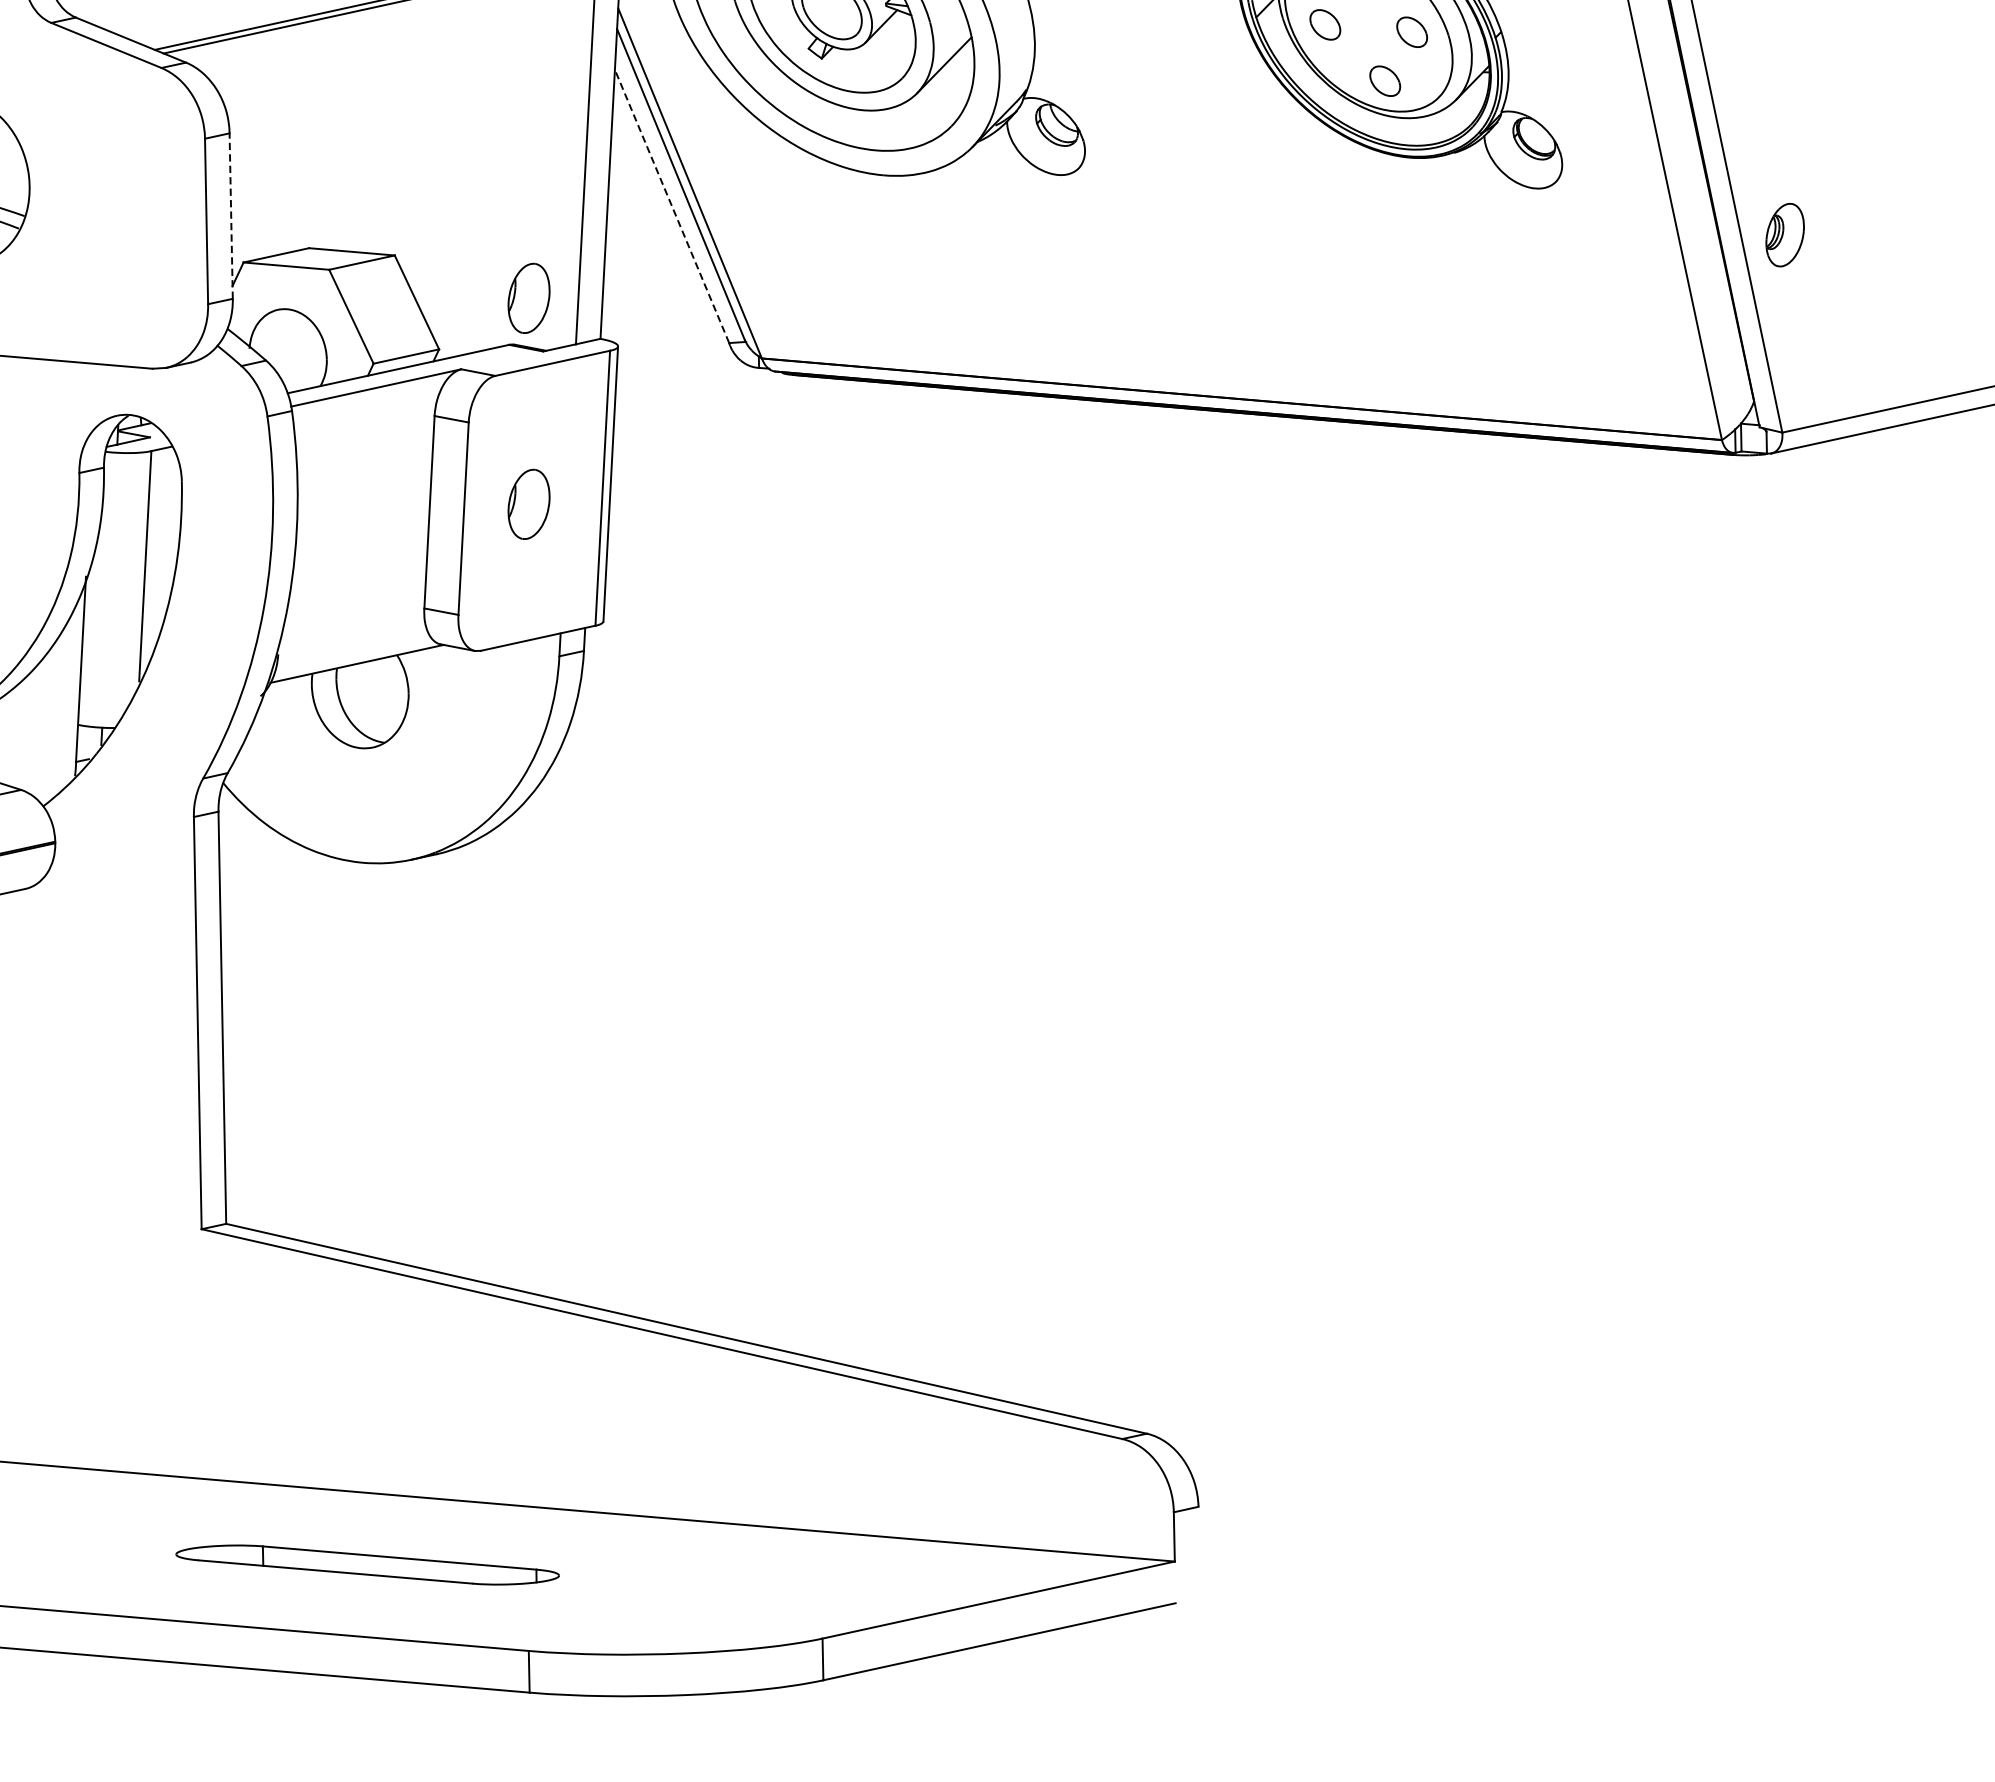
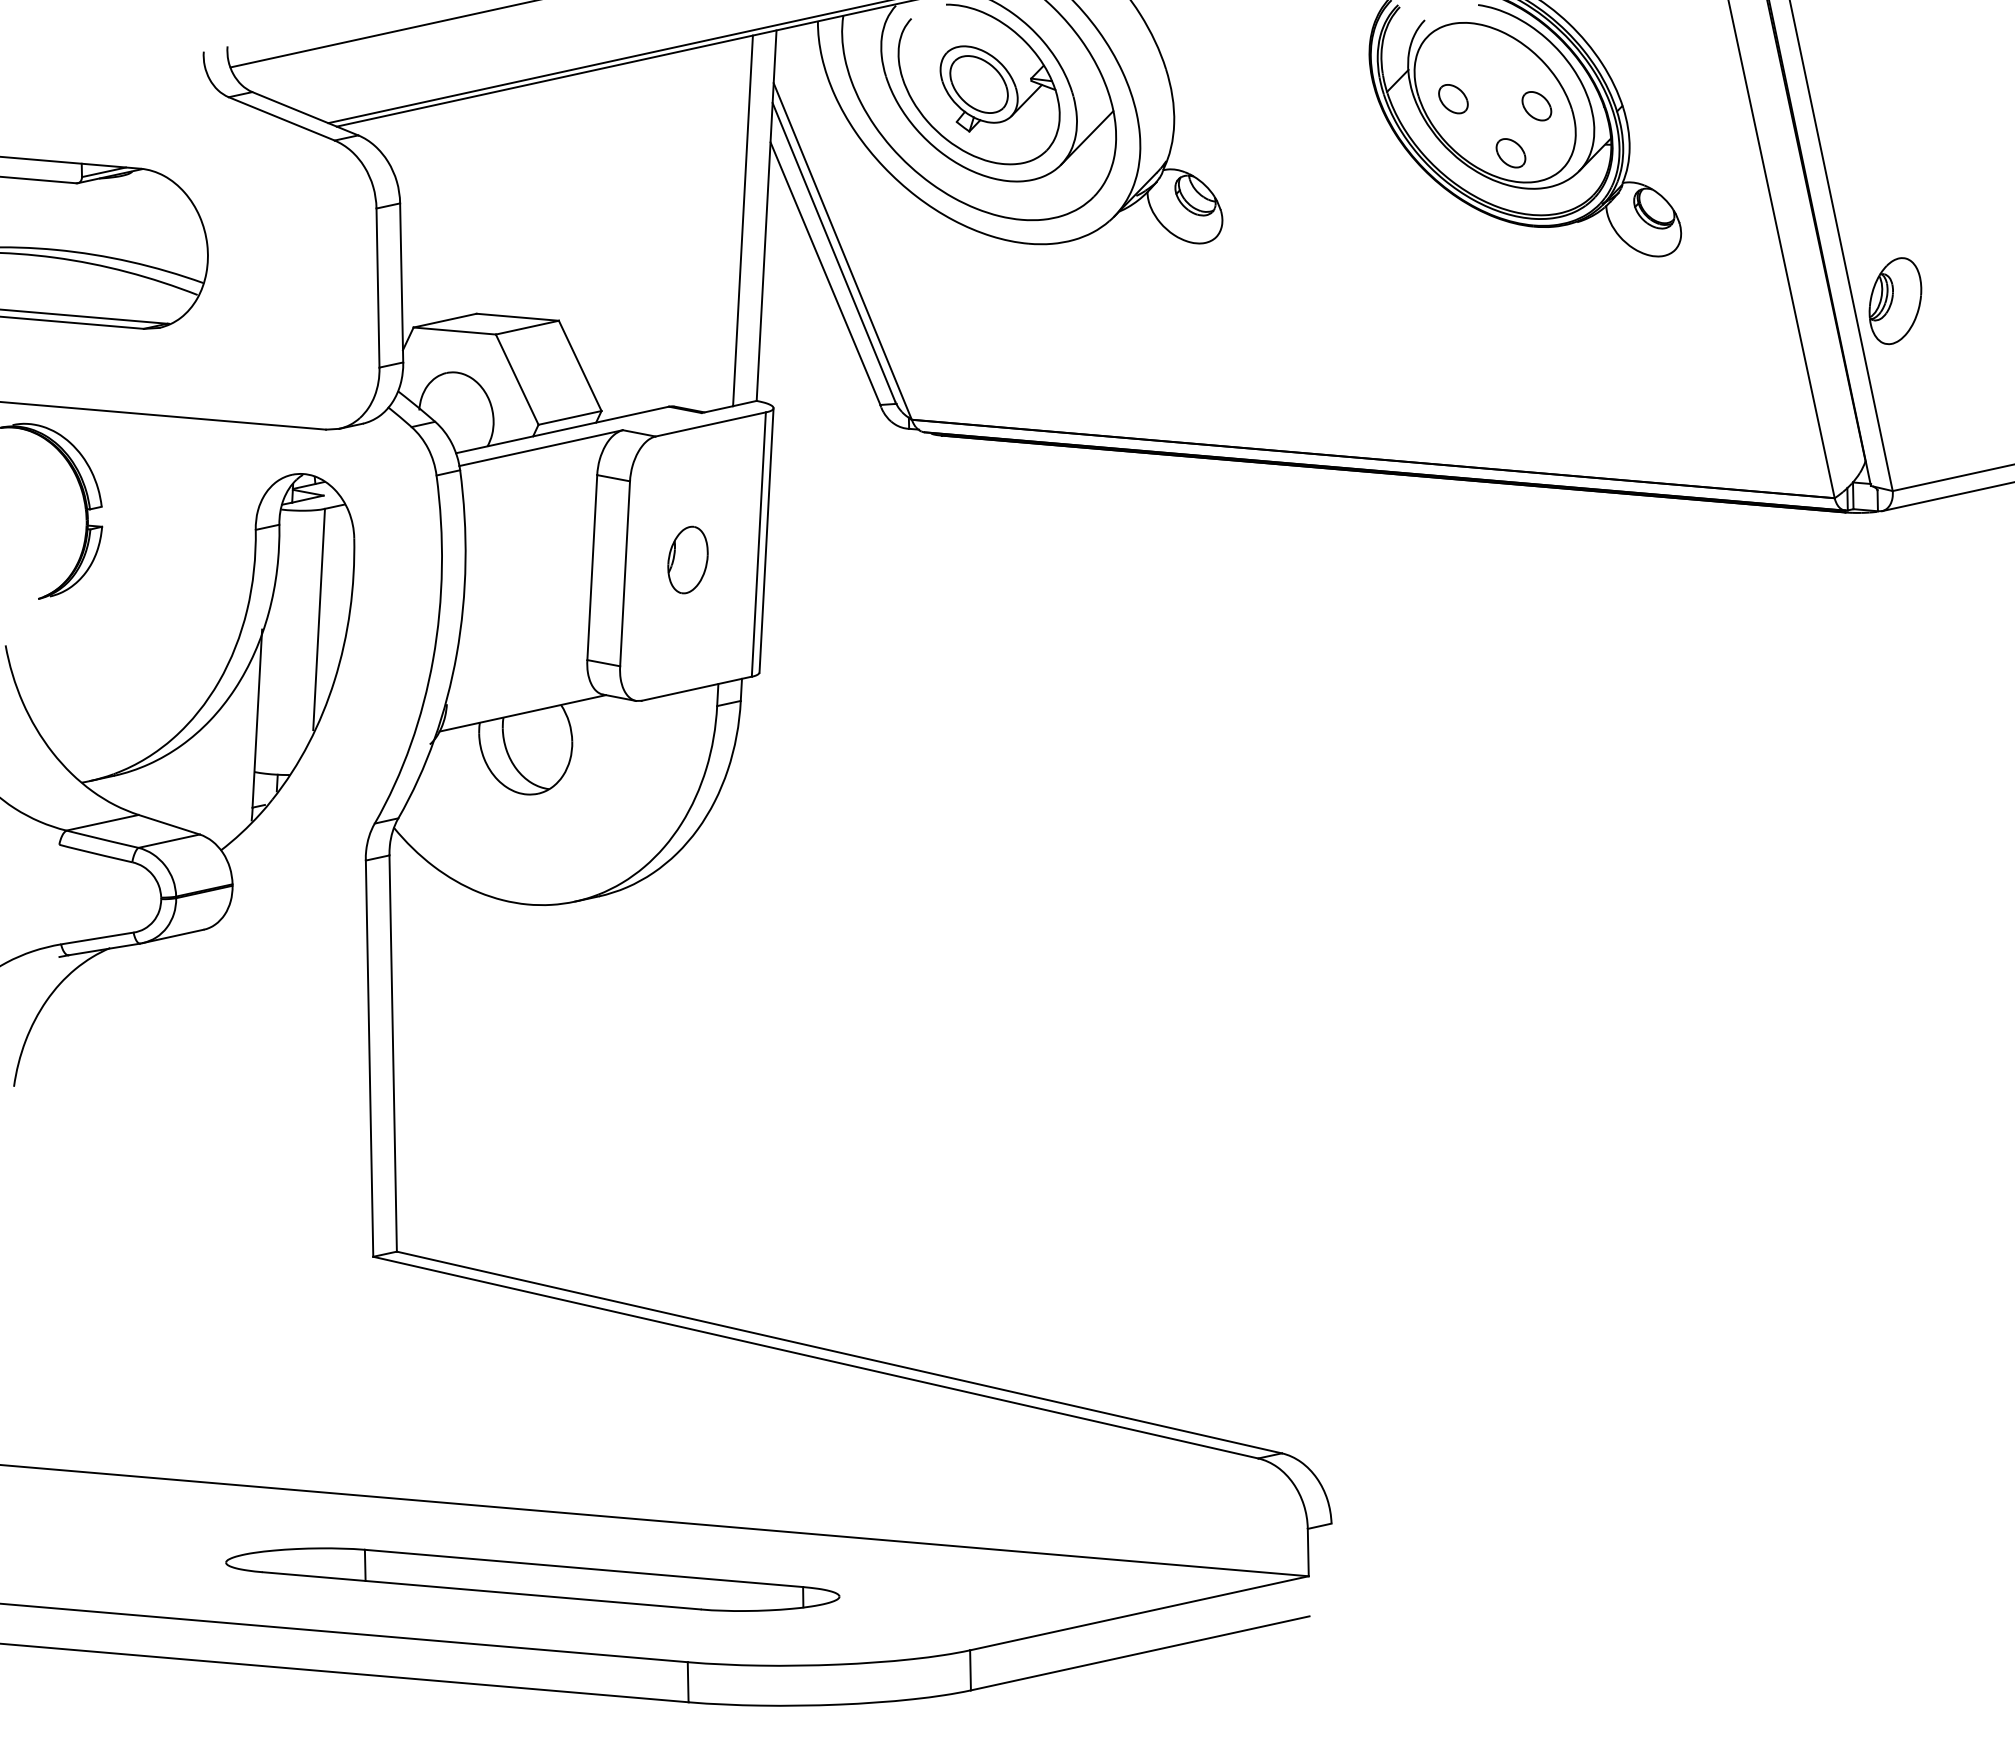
line: (672, 206) -> (825, 273), dashed -> solid
line: (231, 215) -> (401, 282), dashed -> solid
part: (1785, 235) -> (1895, 301), size x1.43
part: (528, 297) -> (687, 361), removed
part: (367, 1564) -> (532, 1579), size x1.67

